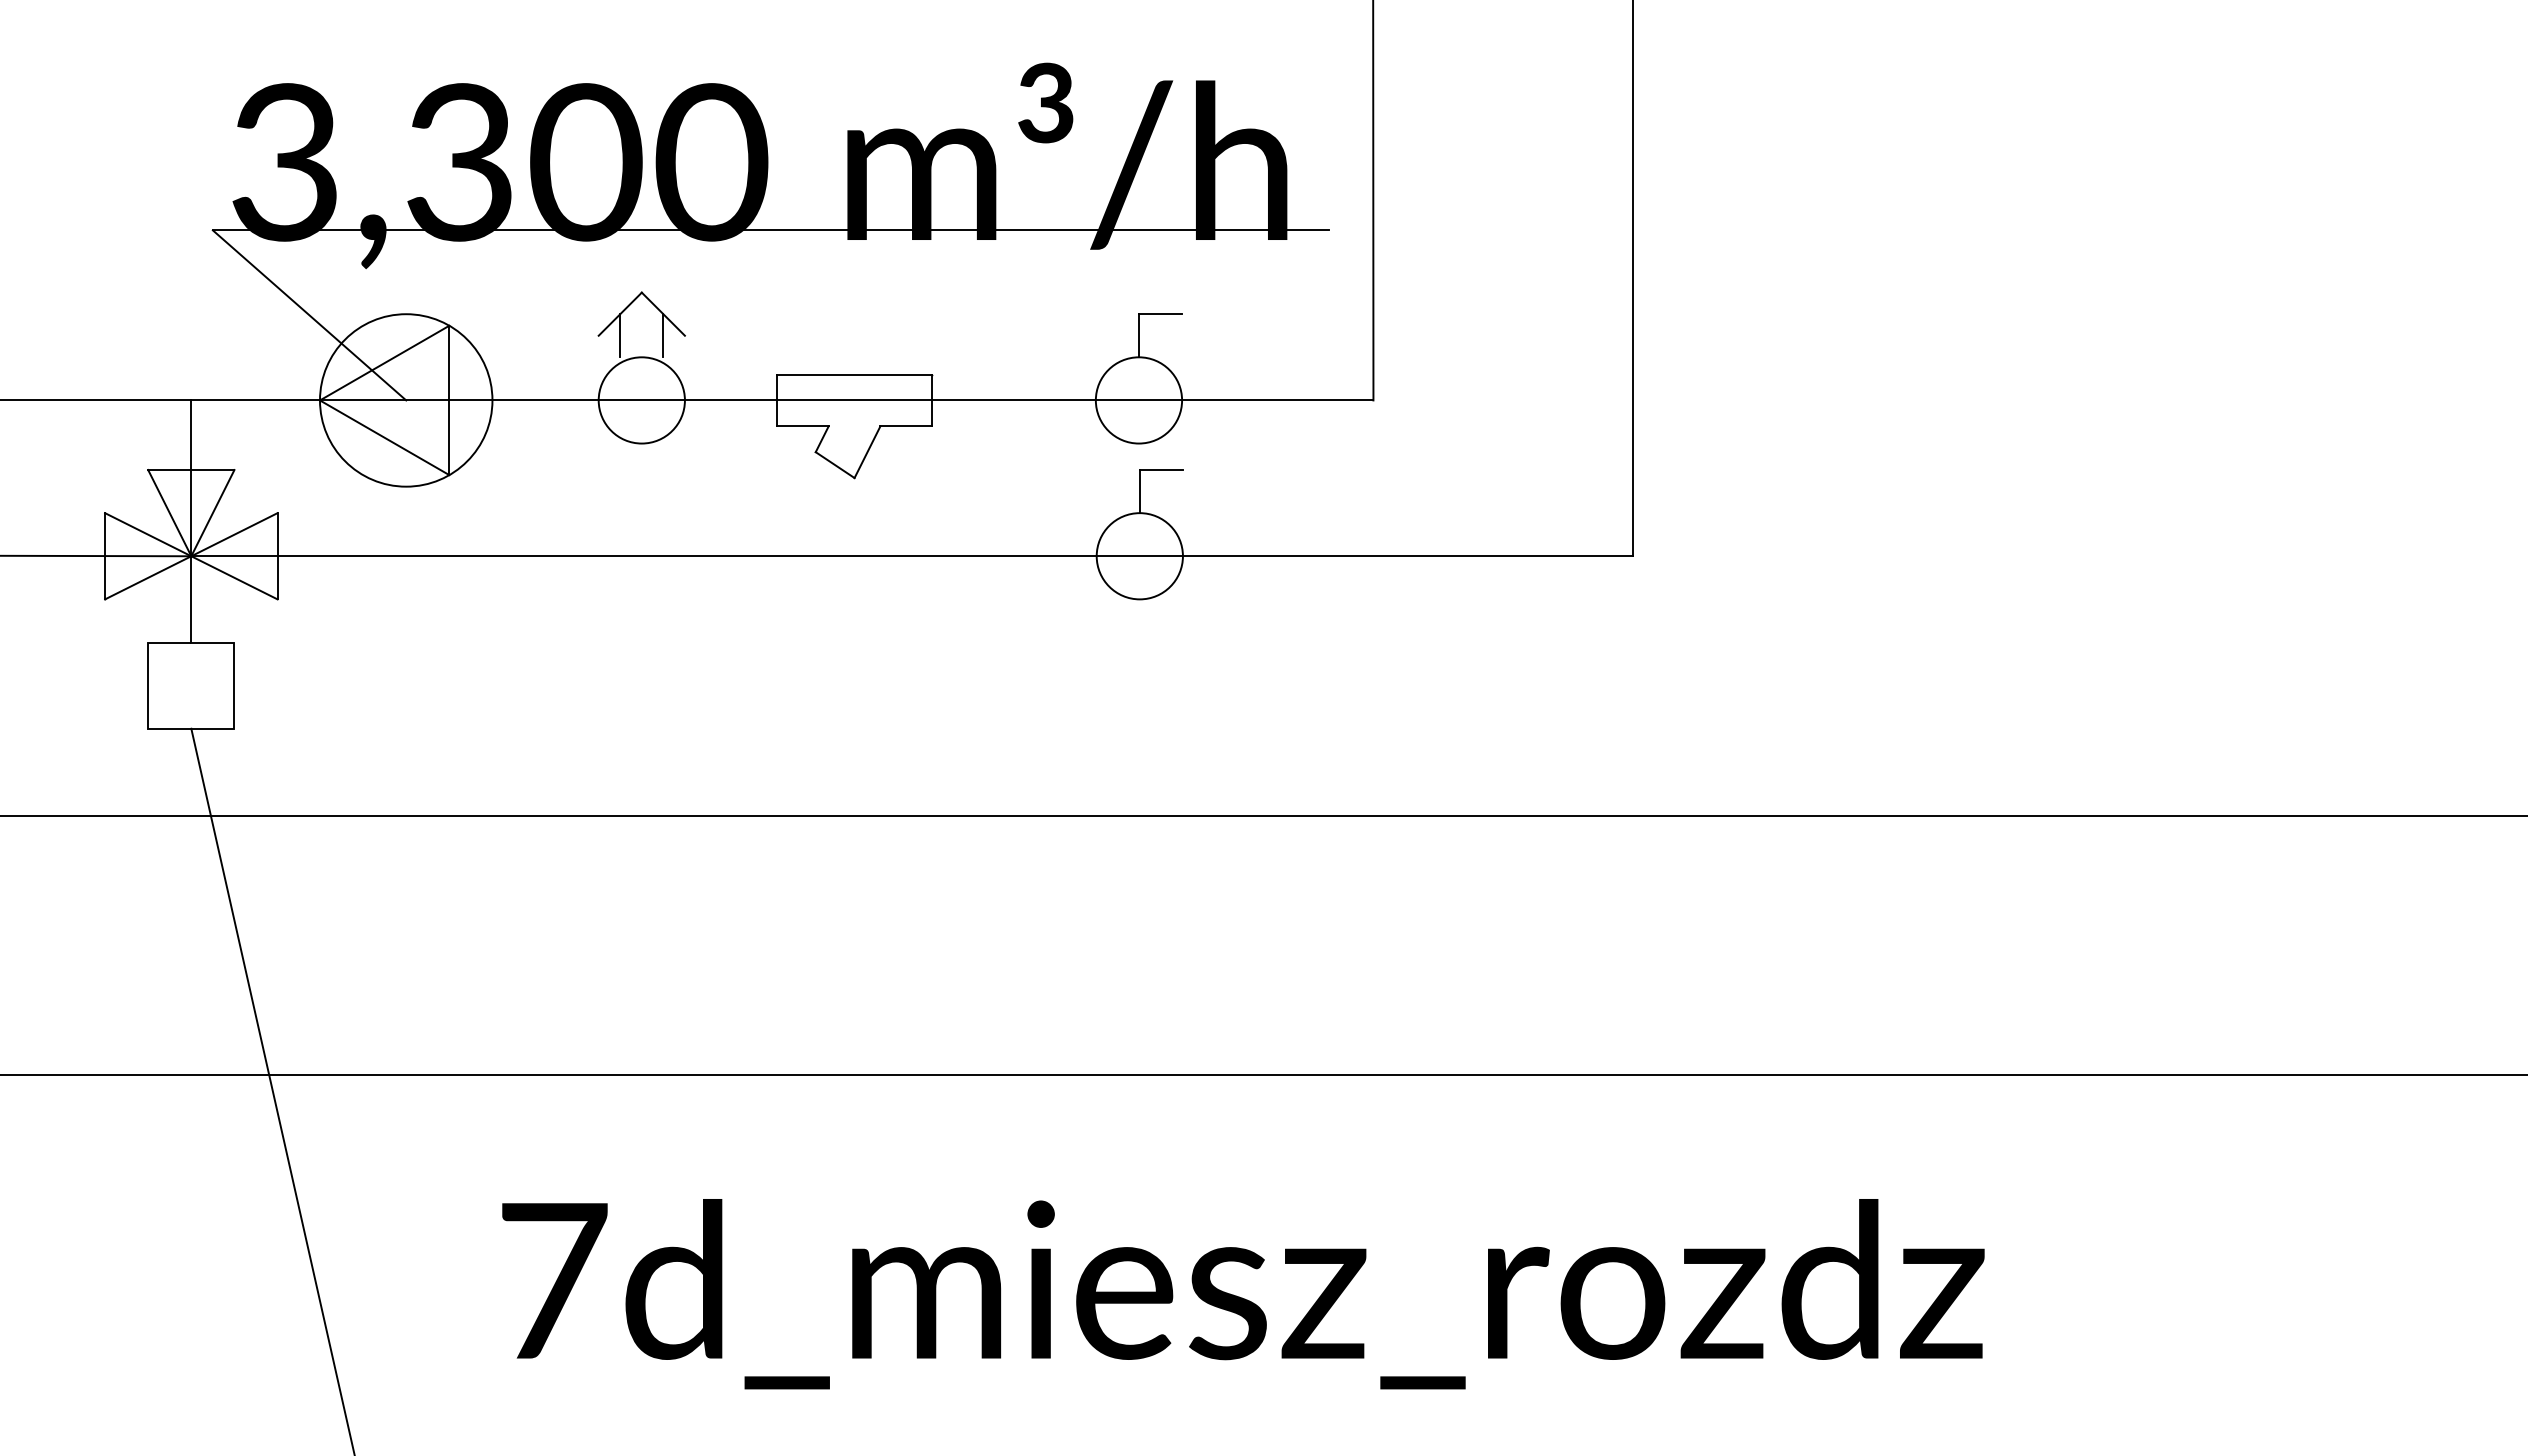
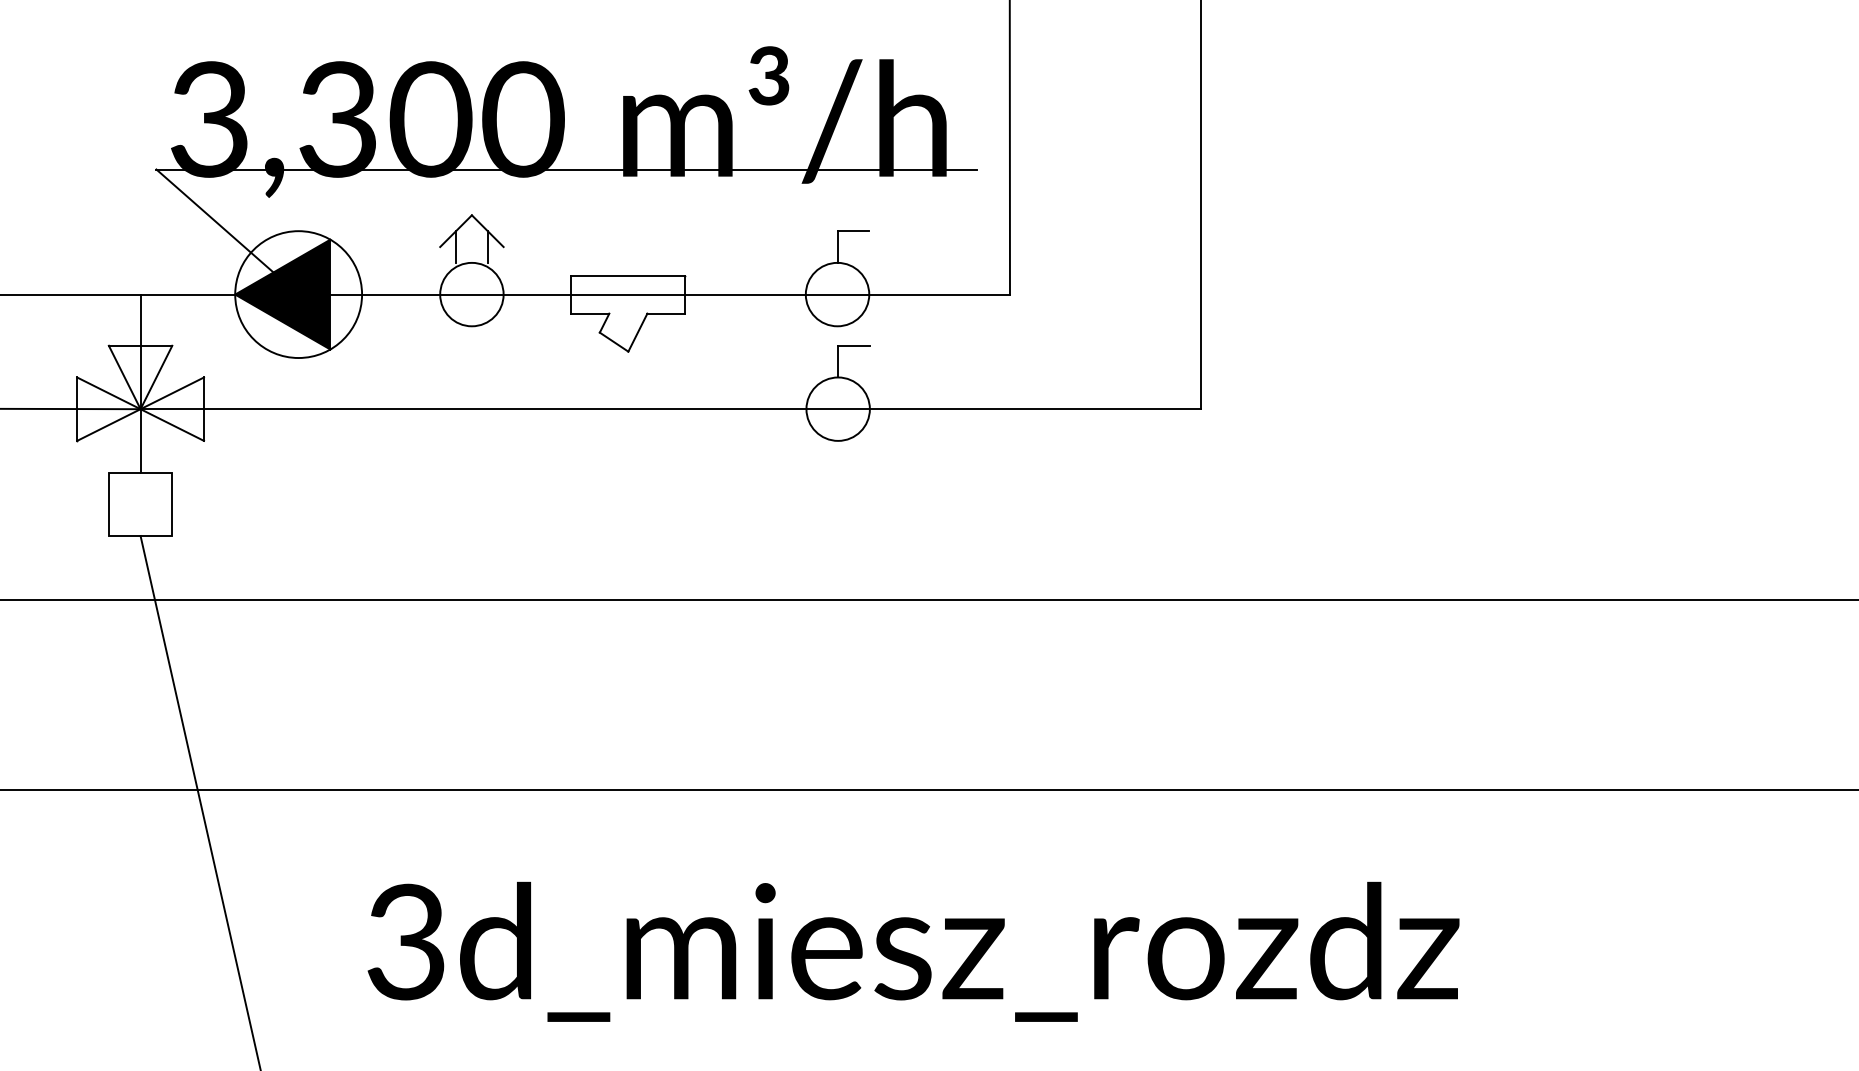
fill: (384, 400) -> (282, 294), added
text: (552, 1280) -> (406, 941), 7d_miesz_rozdz -> 3d_miesz_rozdz

